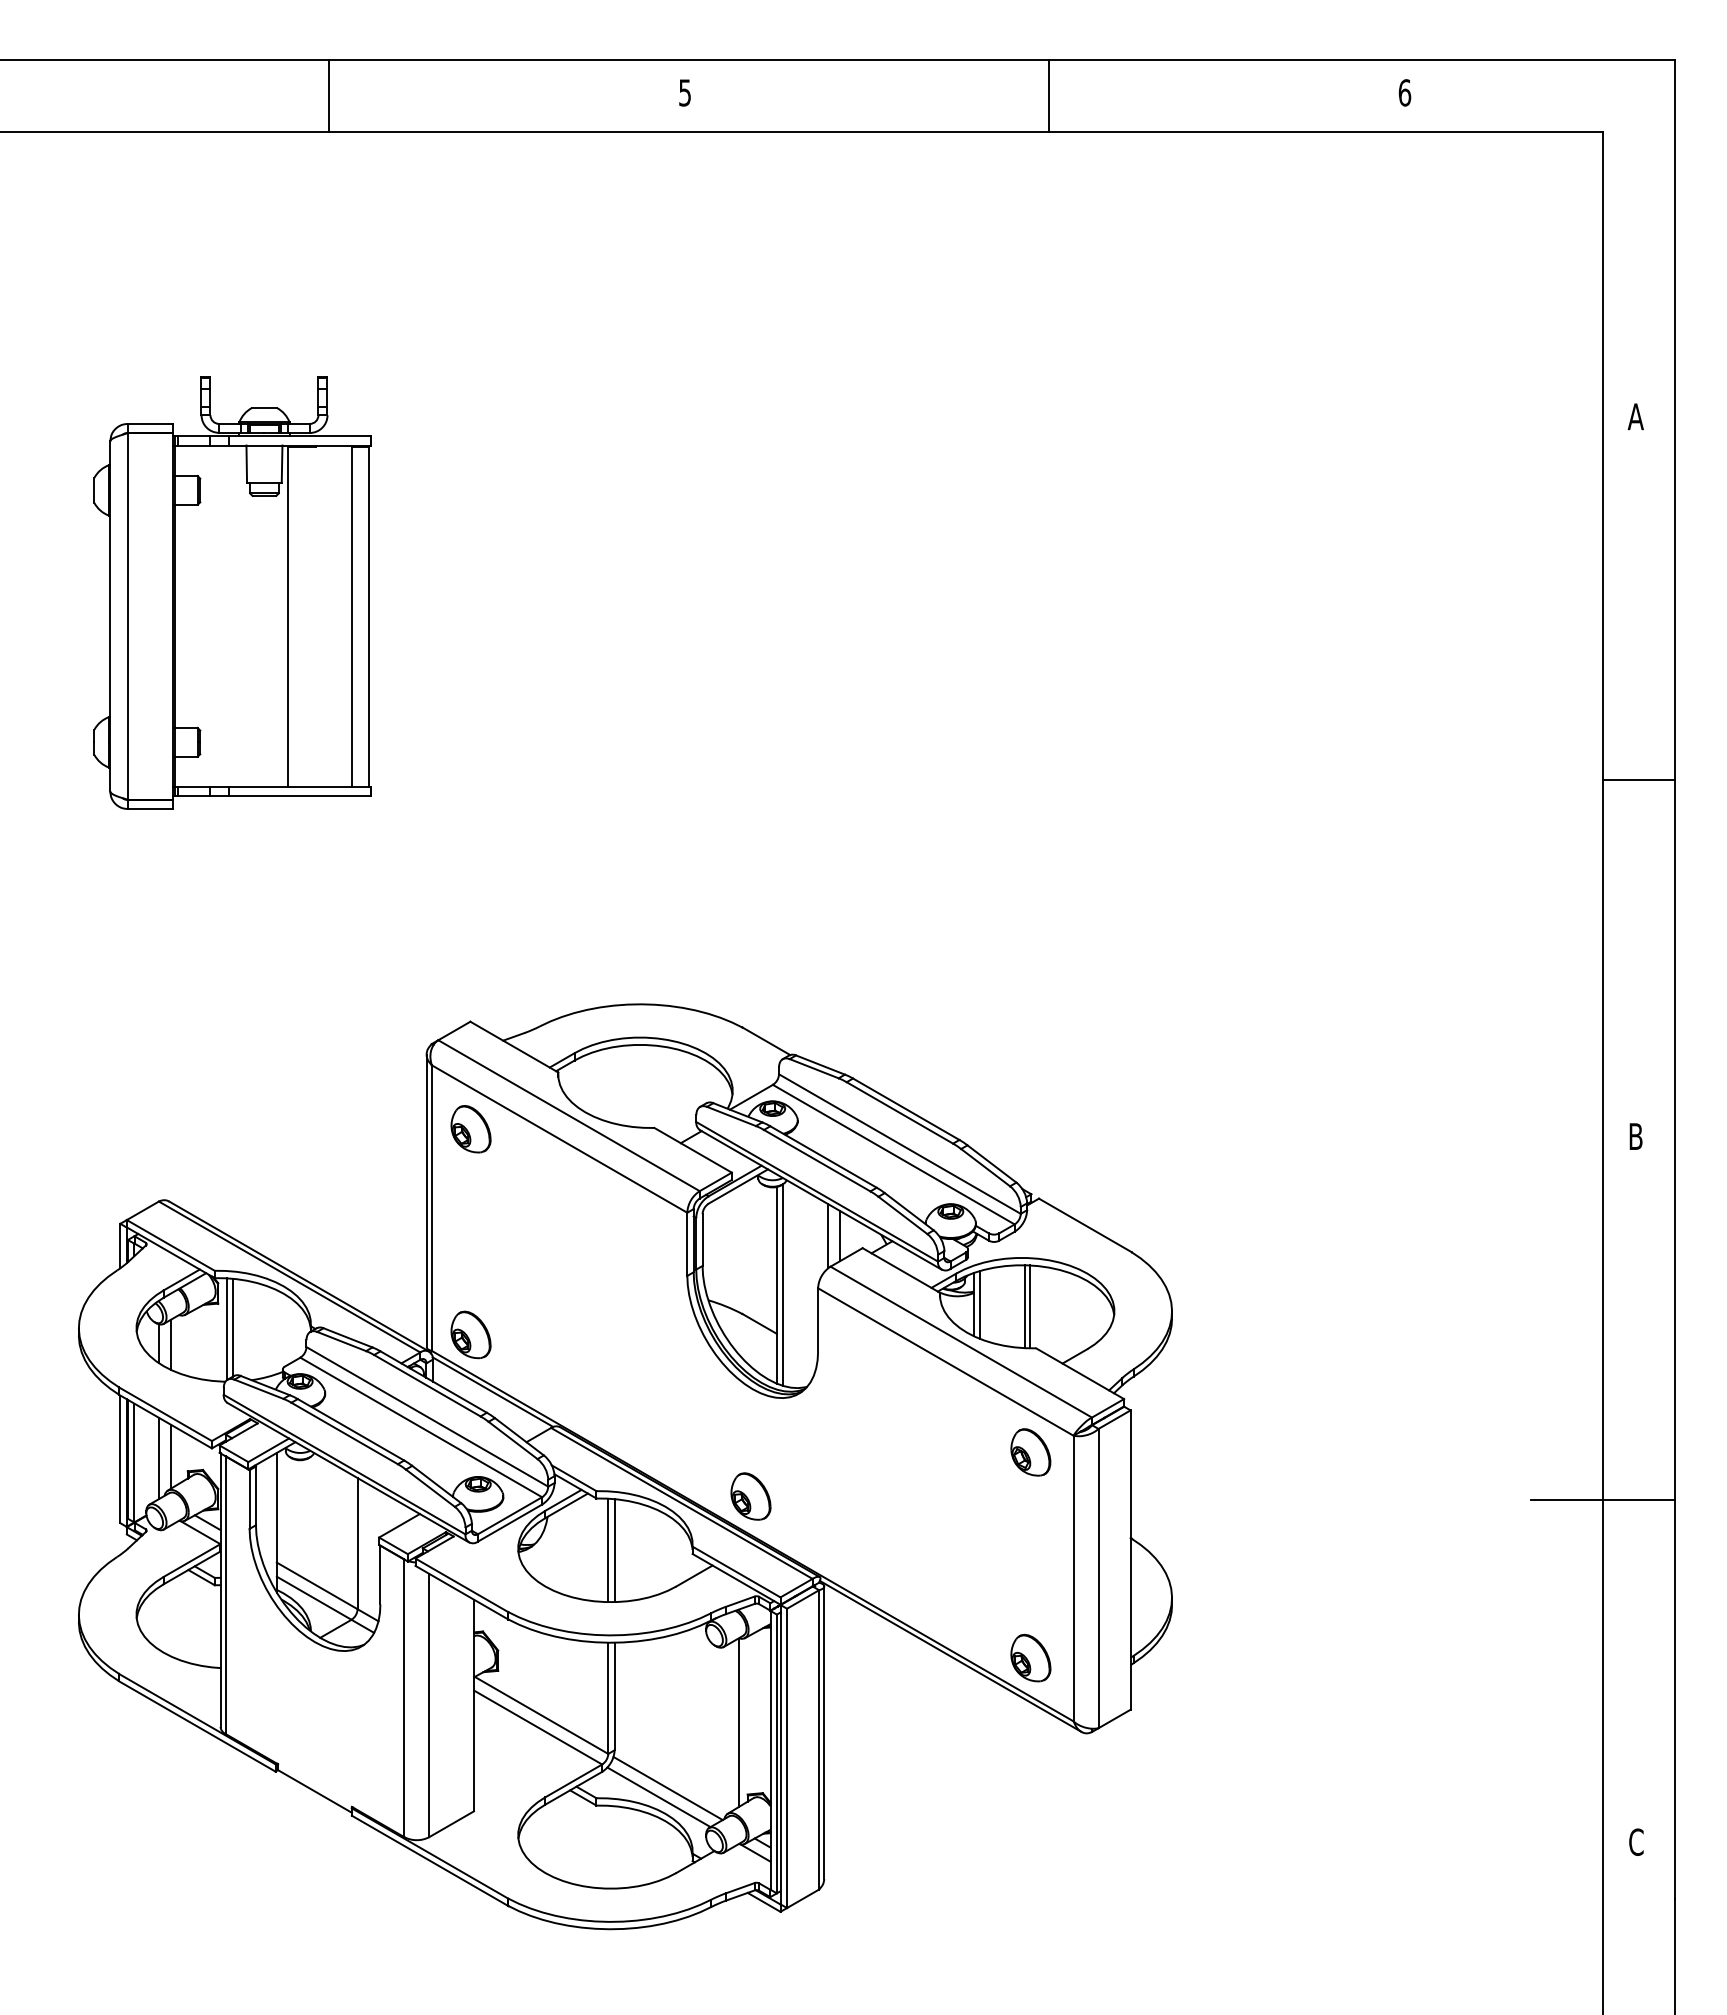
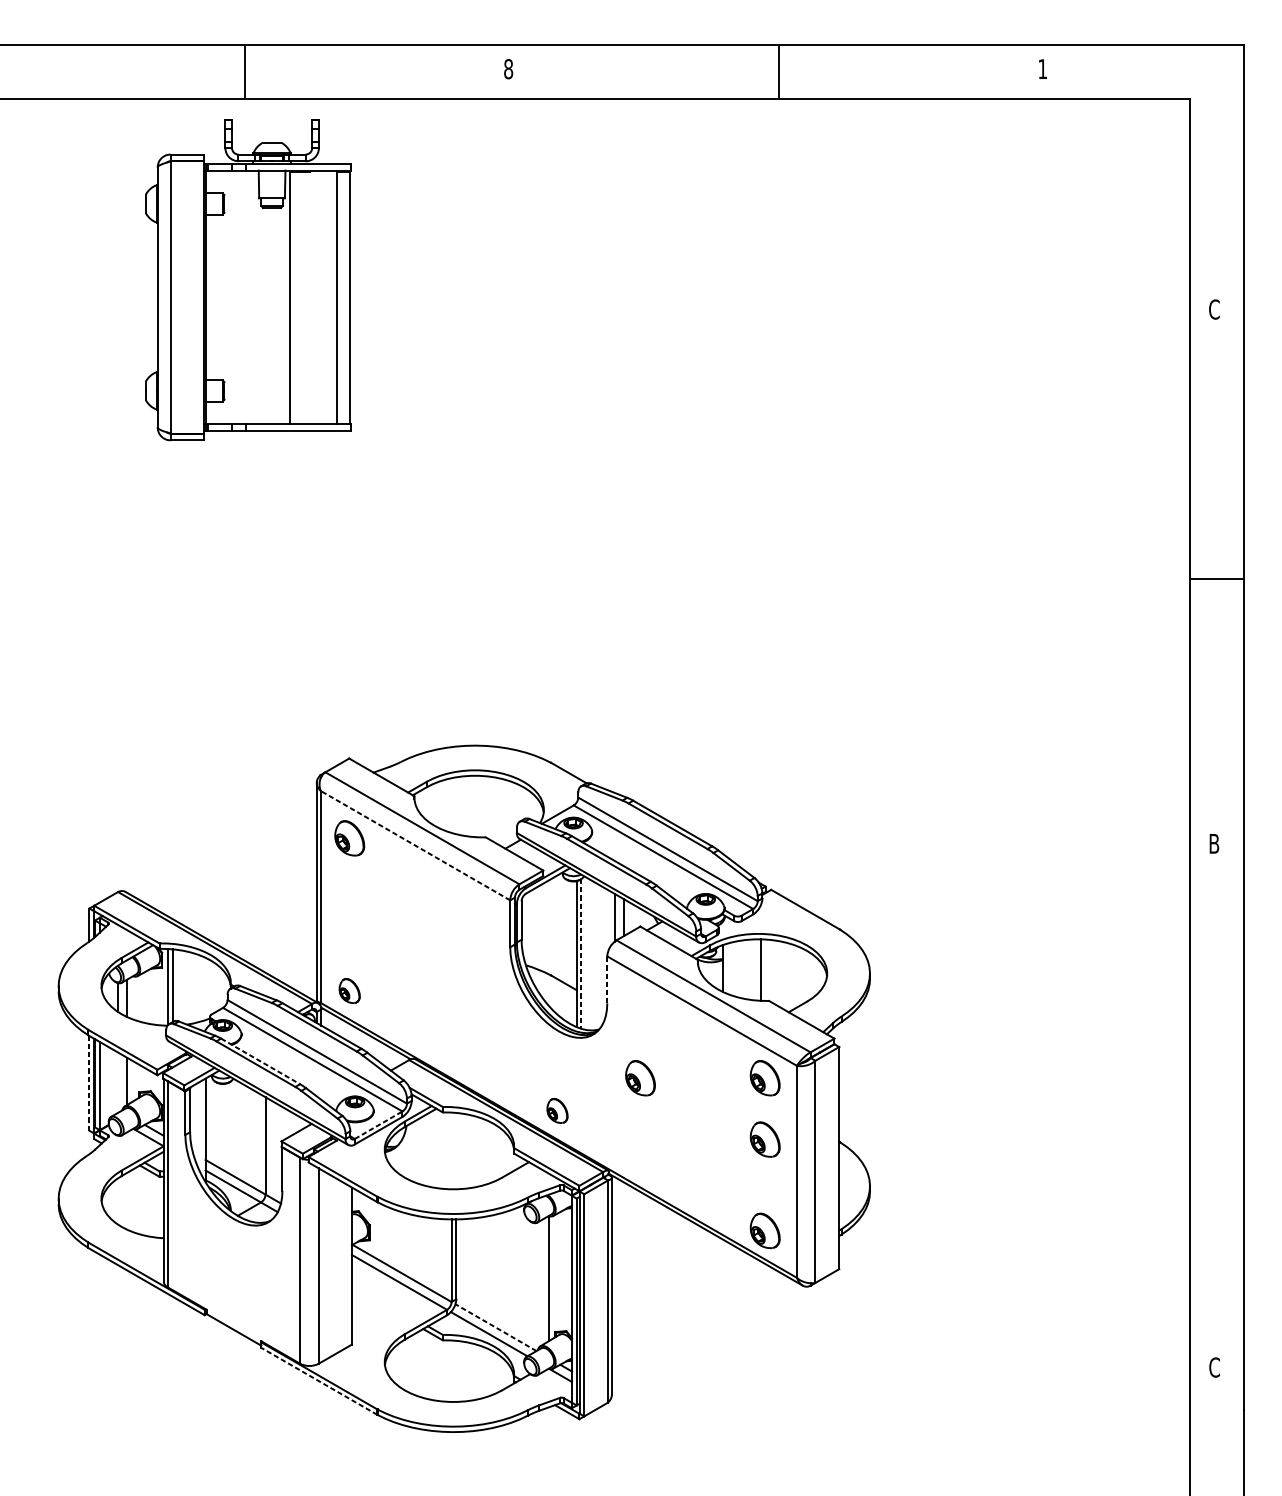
text: (685, 92) -> (508, 68), 5 -> 8
text: (1404, 92) -> (1042, 68), 6 -> 1
text: (1635, 416) -> (1213, 309), A -> C
part: (232, 592) -> (248, 279), moved
line: (559, 1139) -> (415, 845), solid -> dashed
line: (783, 1285) -> (581, 954), solid -> dashed
line: (980, 1304) -> (727, 968), removed
line: (1030, 1306) -> (764, 969), removed
line: (818, 1319) -> (607, 979), solid -> dashed
part: (470, 1334) -> (349, 990), size x0.7
line: (351, 1430) -> (260, 1061), solid -> dashed
part: (862, 1452) -> (640, 1078), added
line: (158, 1458) -> (117, 1082), removed
line: (120, 1459) -> (89, 1083), solid -> dashed
part: (750, 1496) -> (557, 1110), size x0.7
line: (1603, 1499) -> (1190, 1113), removed
line: (510, 1515) -> (379, 1125), solid -> dashed
part: (1030, 1534) -> (764, 1139), added
line: (608, 1550) -> (451, 1151), removed
line: (614, 1550) -> (456, 1151), removed
line: (667, 1788) -> (495, 1327), solid -> dashed
line: (429, 1860) -> (318, 1381), solid -> dashed

